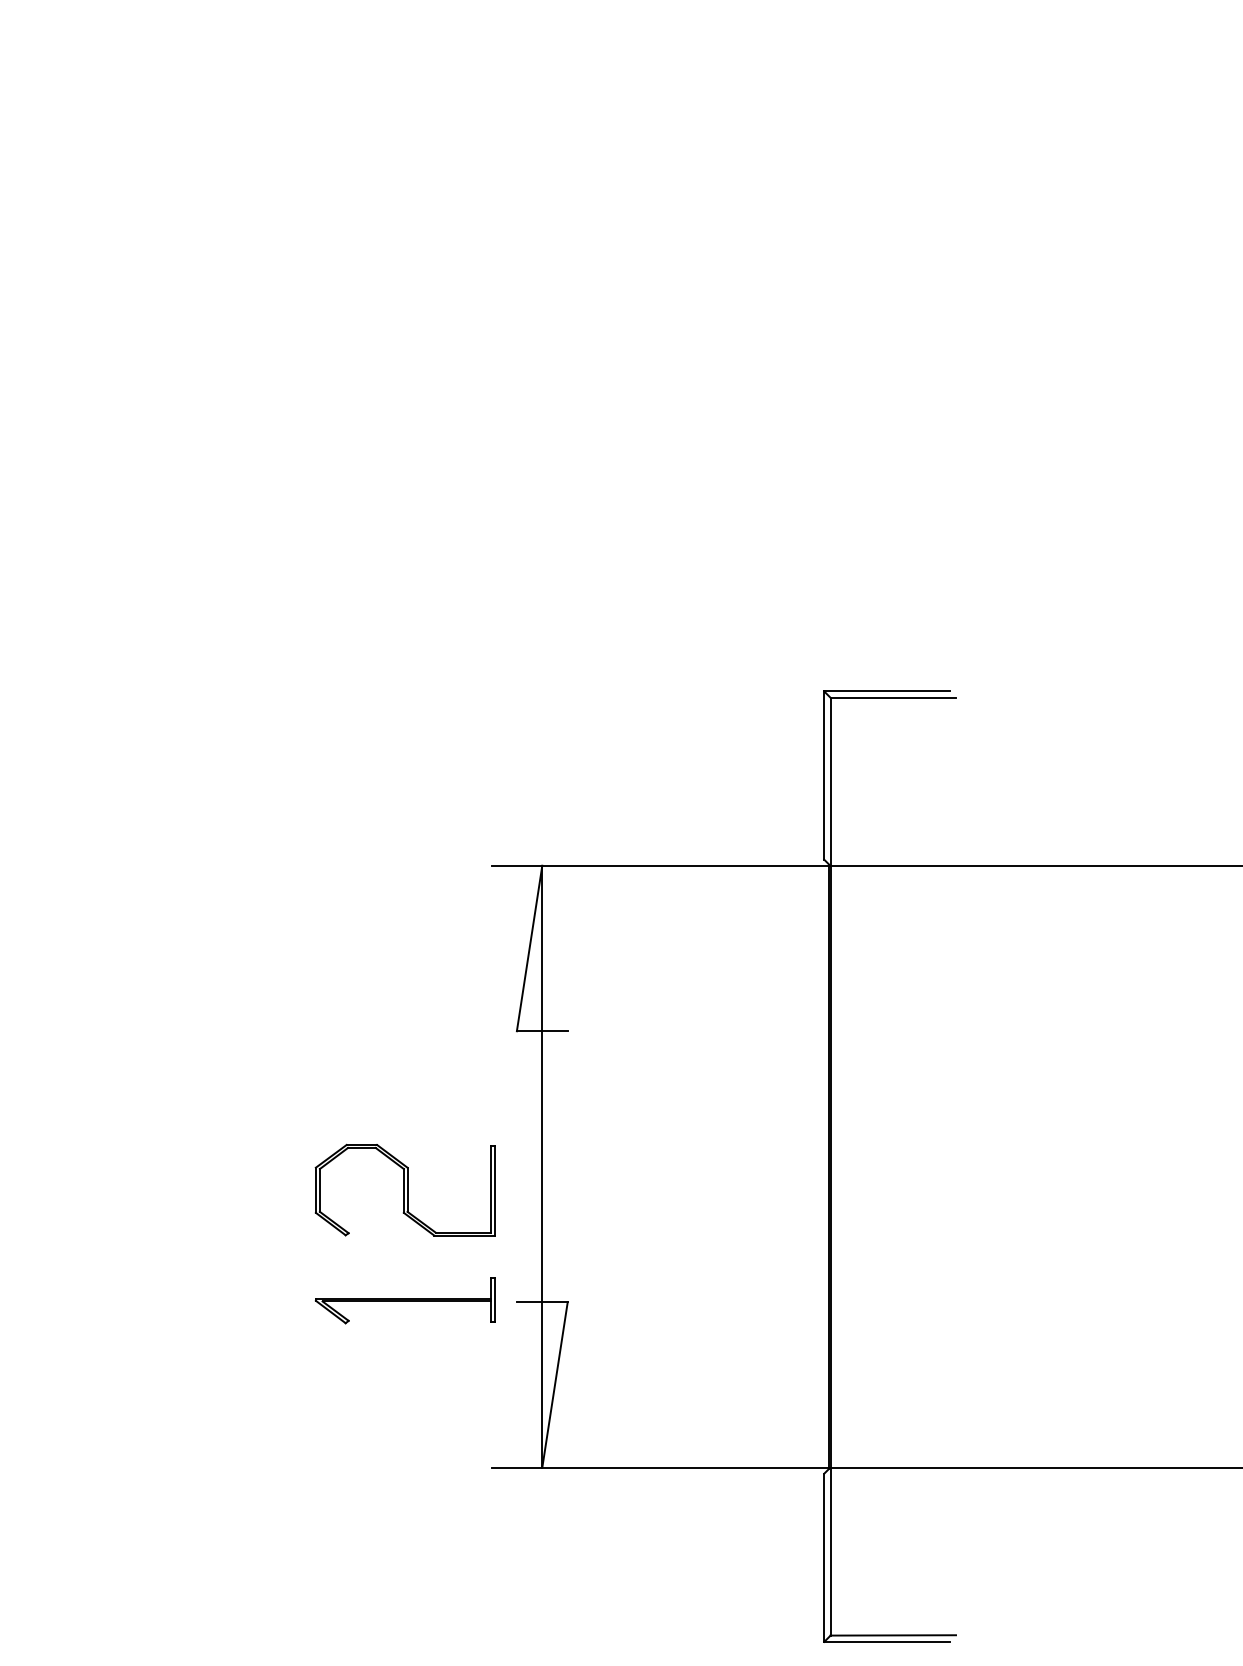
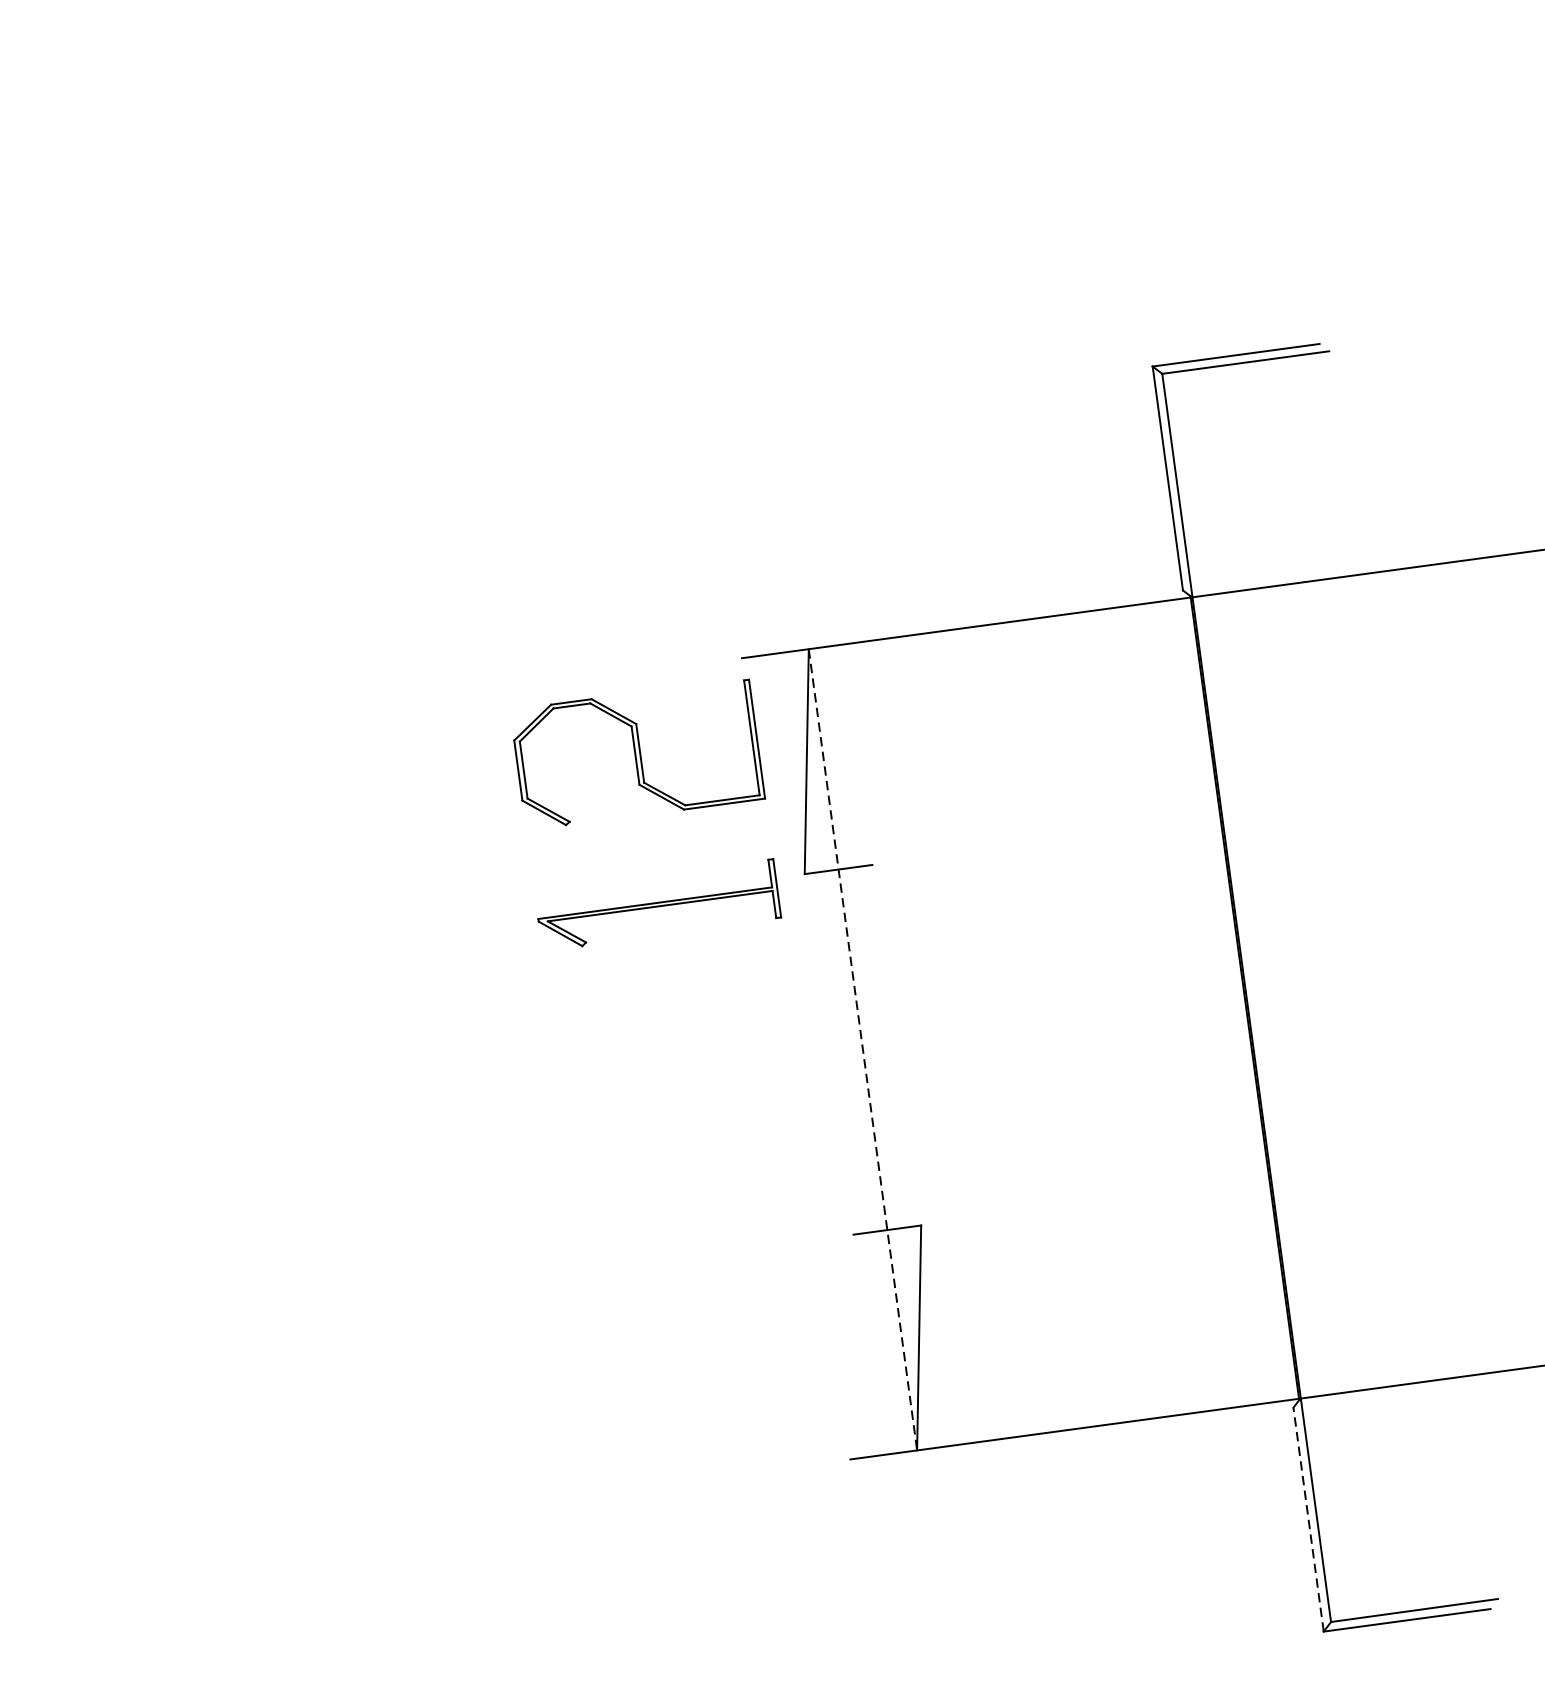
line: (542, 1166) -> (863, 1049), solid -> dashed
part: (404, 1189) -> (636, 753), moved
part: (404, 1300) -> (656, 905), moved
line: (824, 1557) -> (1308, 1519), solid -> dashed

